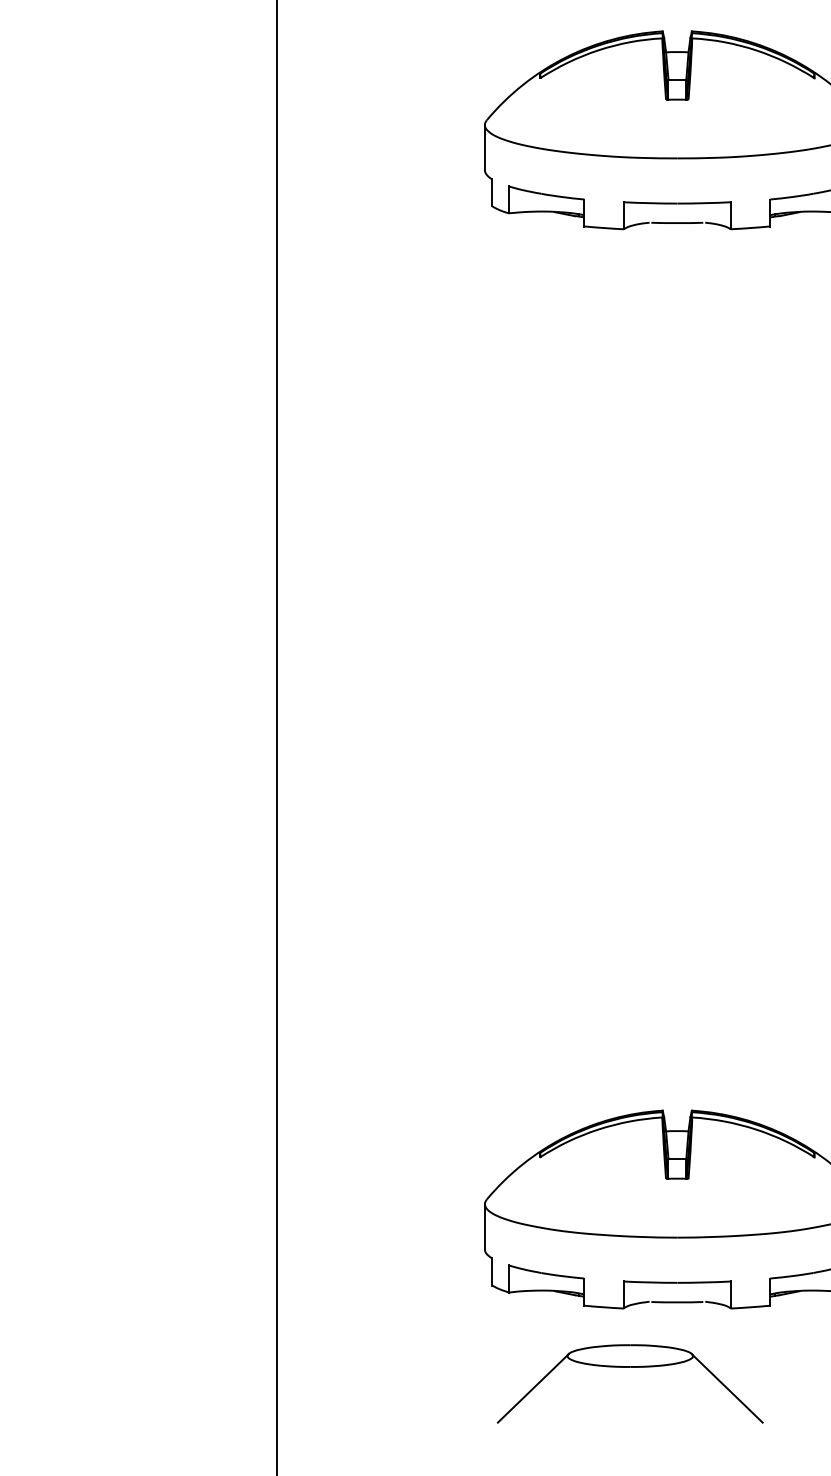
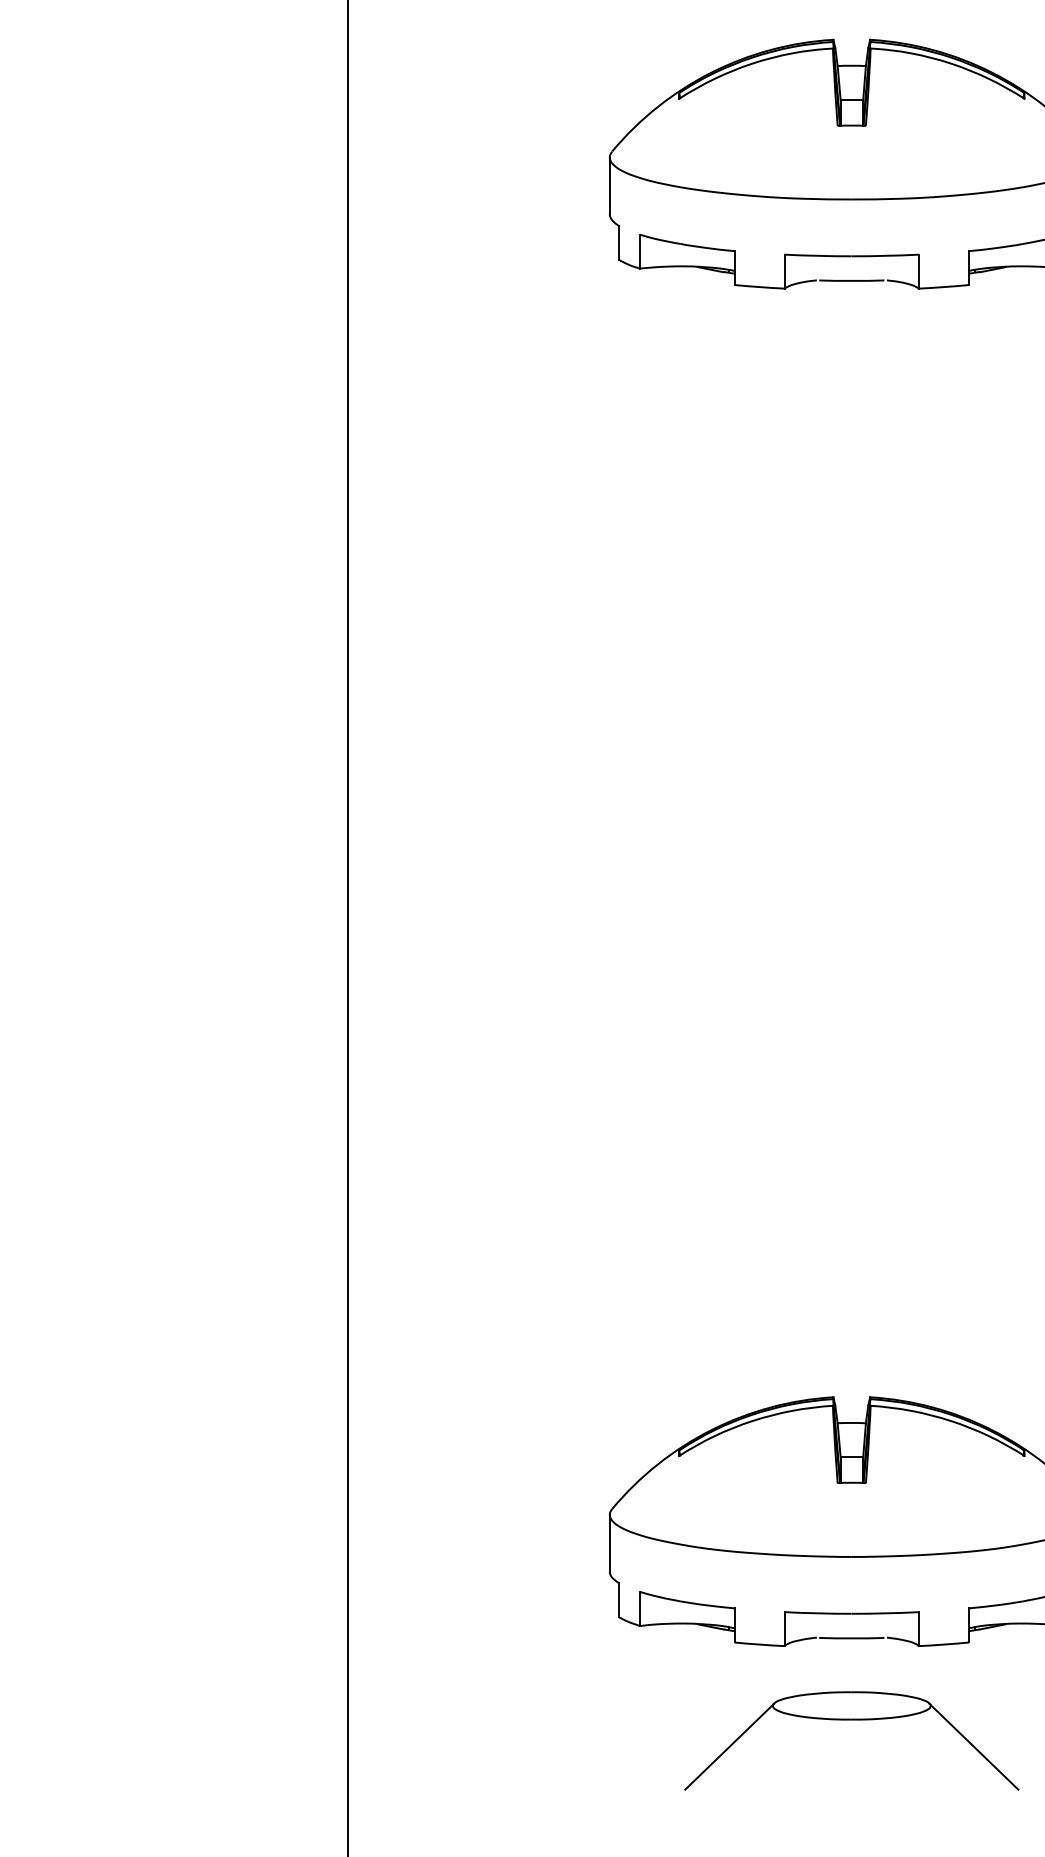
part: (629, 1367) -> (850, 1720), moved

